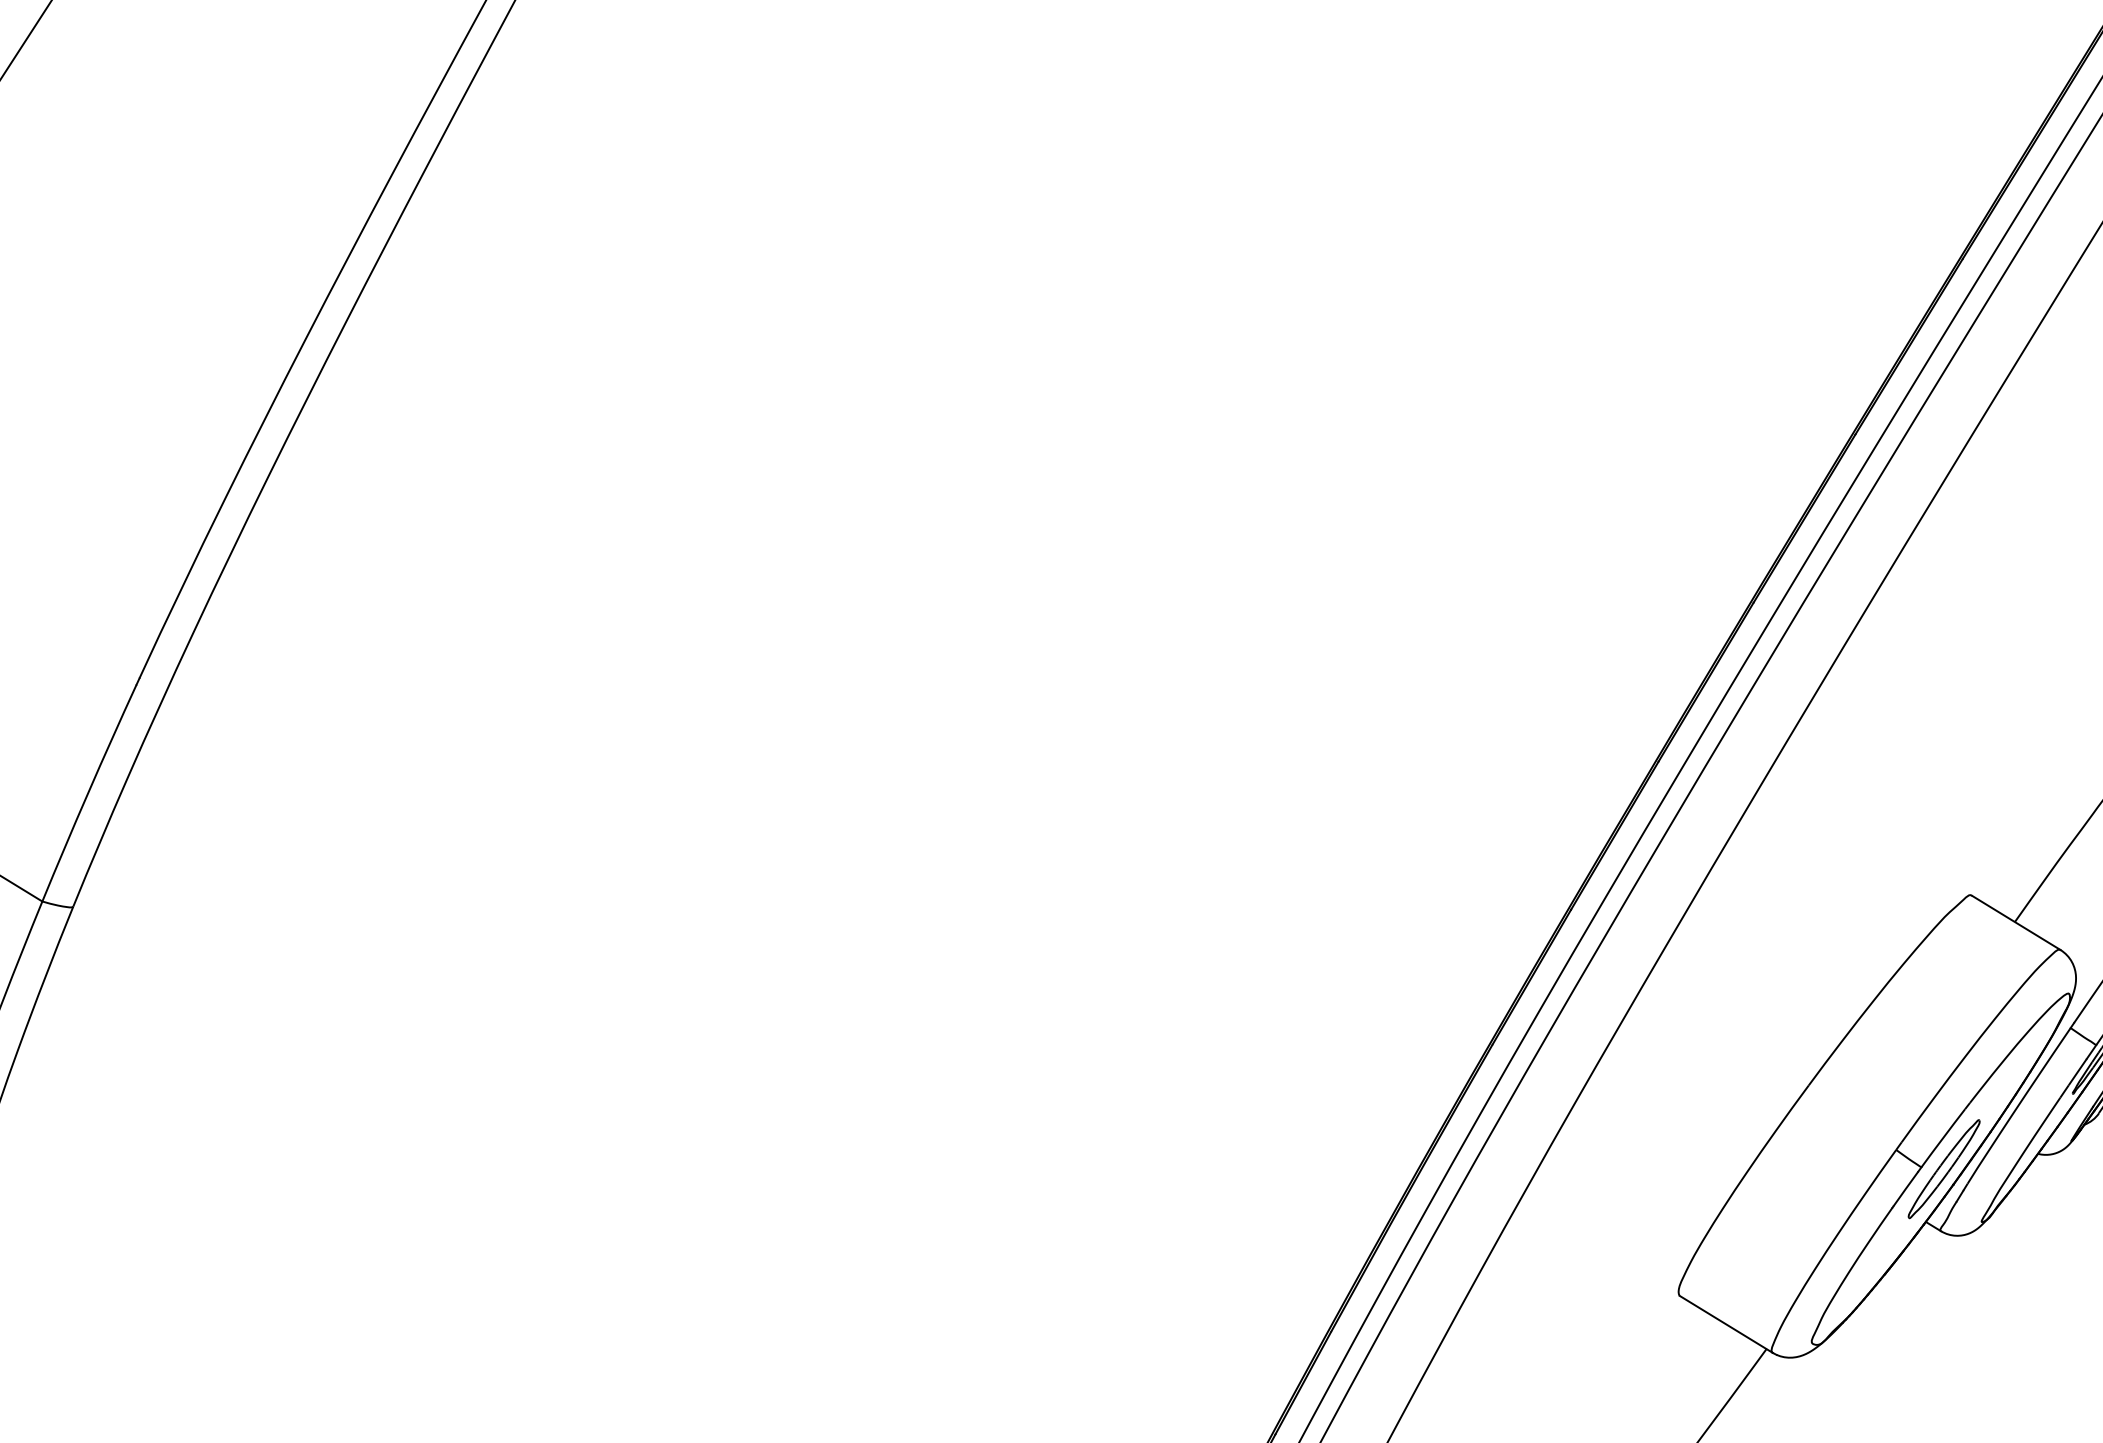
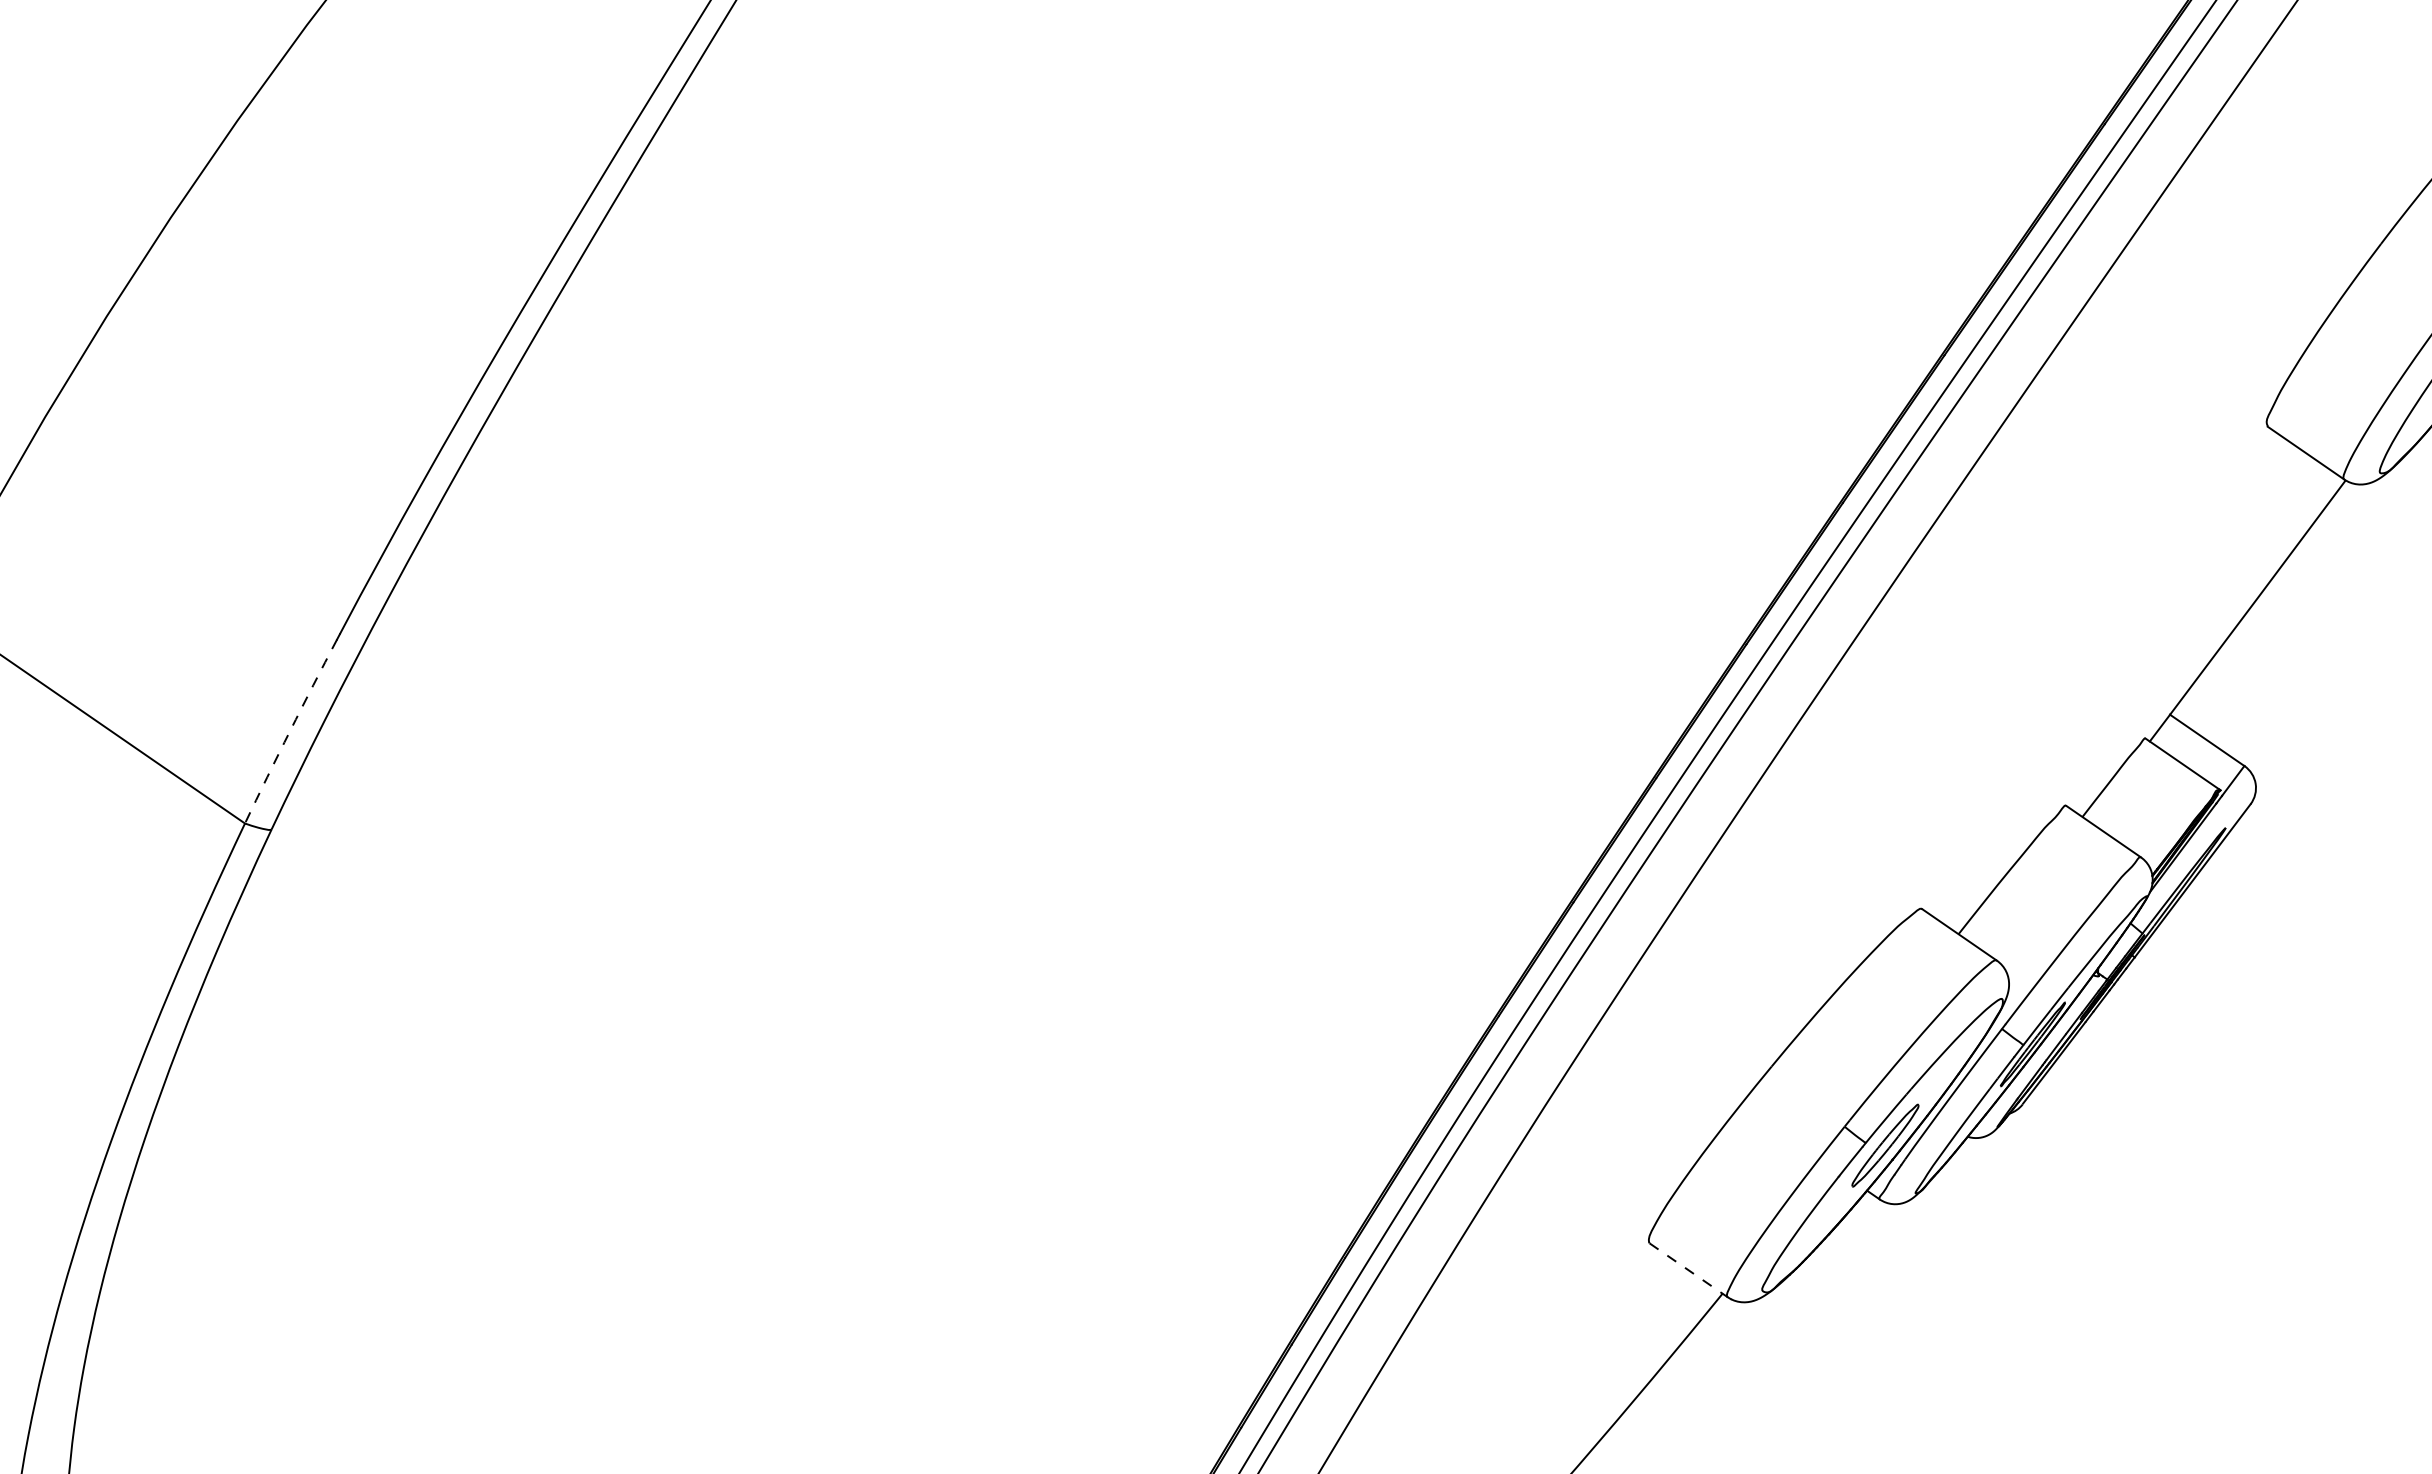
arc: (88, 793) -> (290, 731), solid -> dashed
line: (1726, 1324) -> (1688, 1270), solid -> dashed

